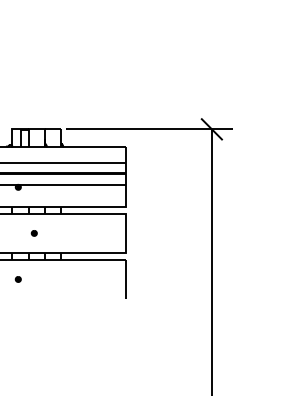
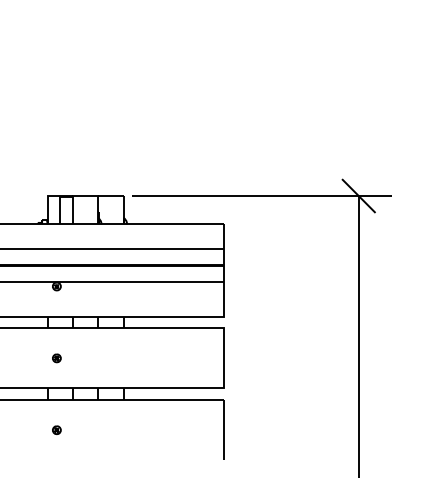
part: (33, 233) -> (55, 358), moved

